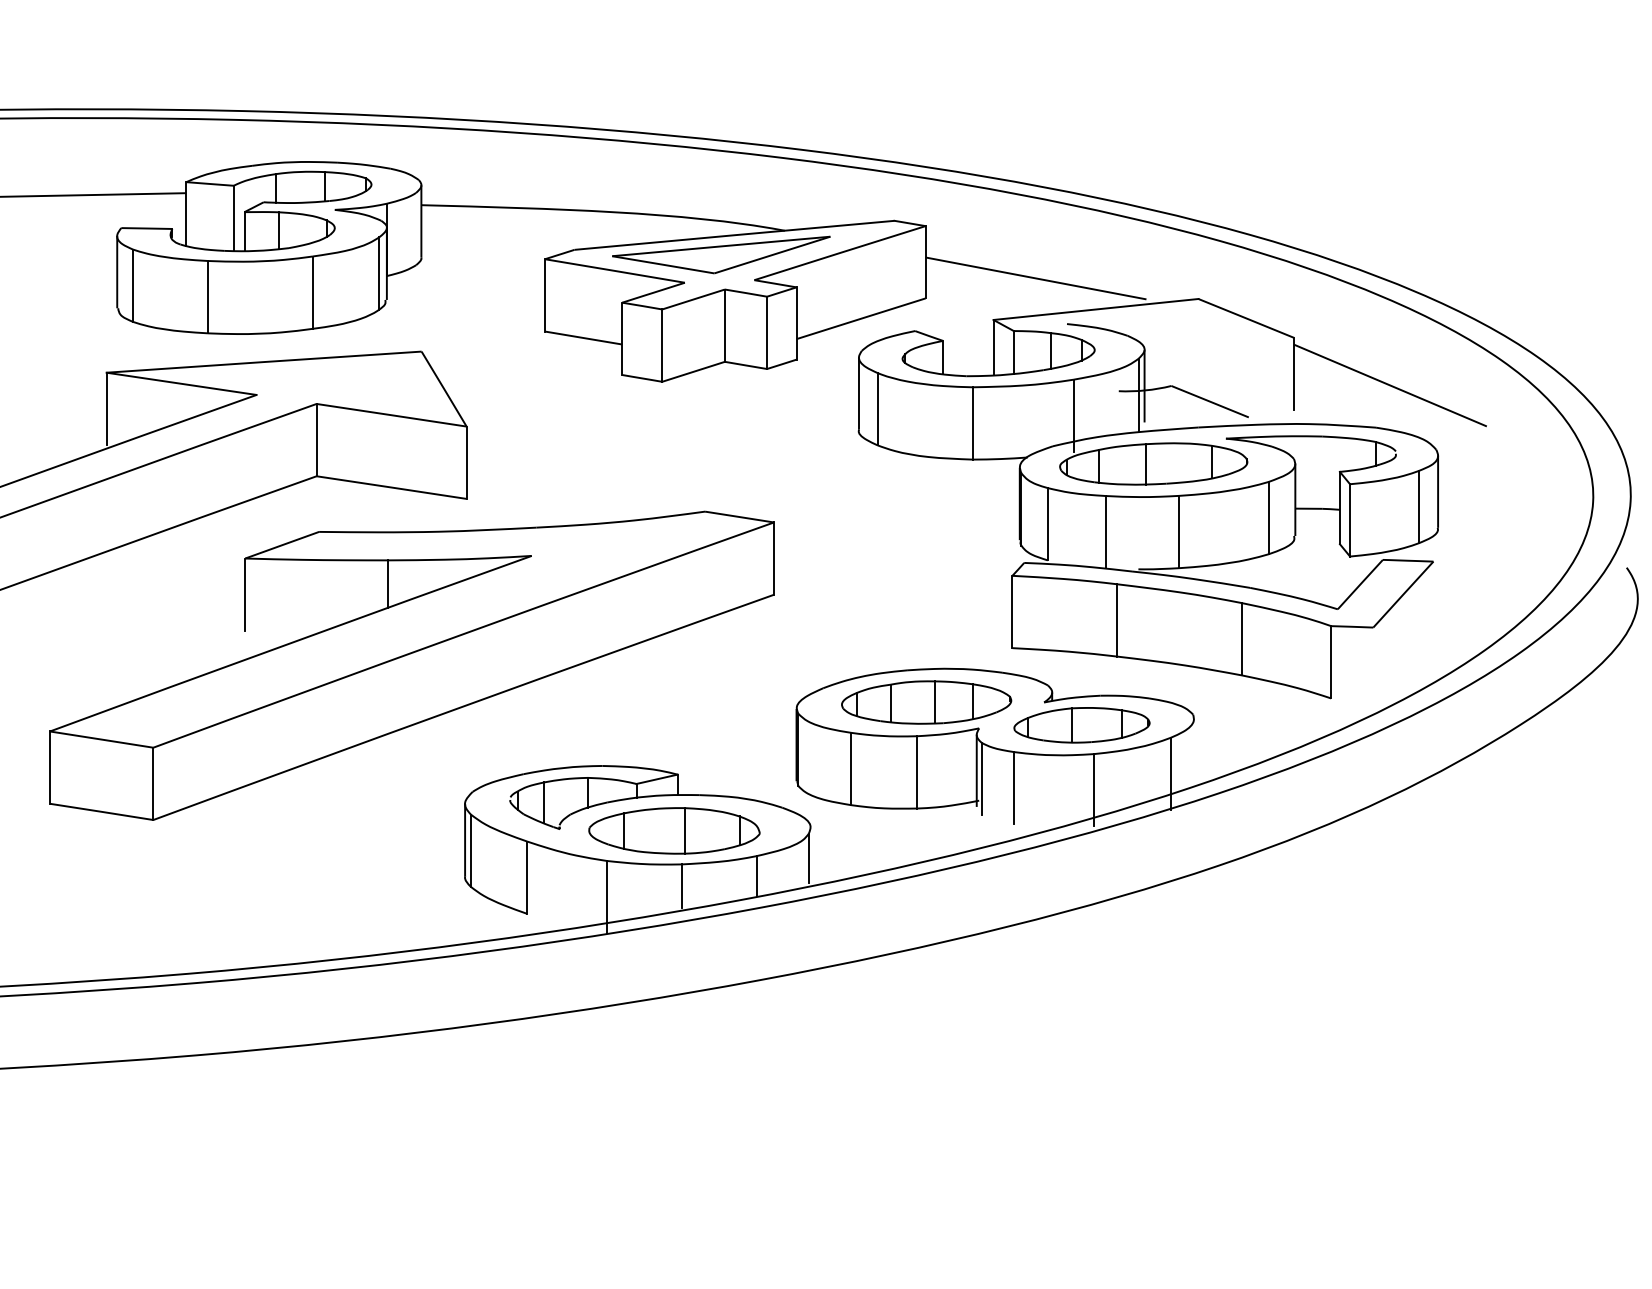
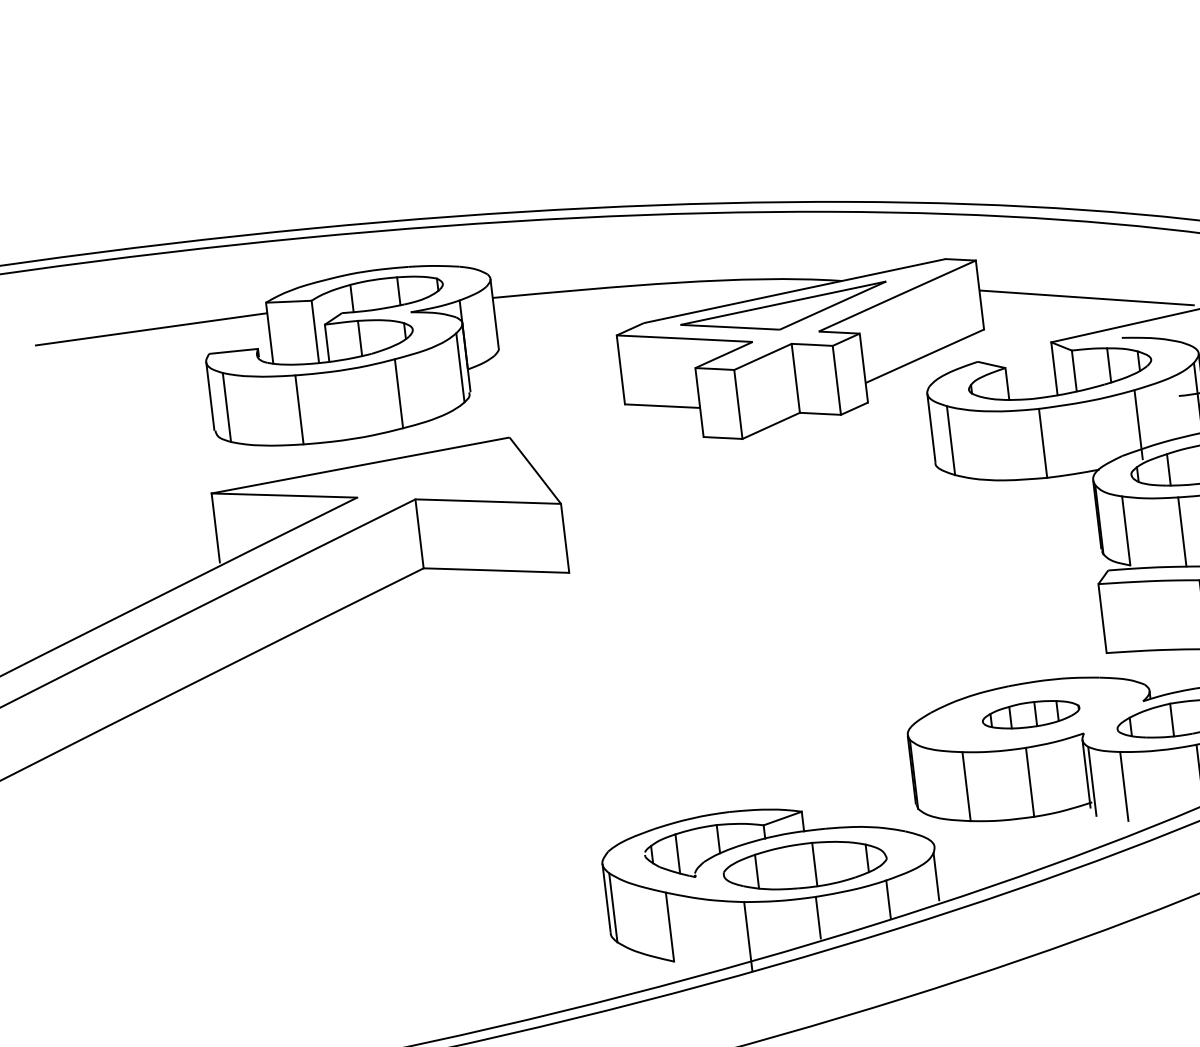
part: (411, 665) -> (535, 737), removed
part: (926, 702) -> (1030, 714), size x0.6

